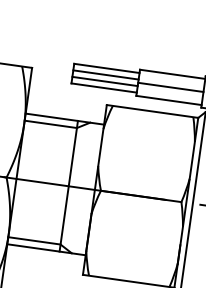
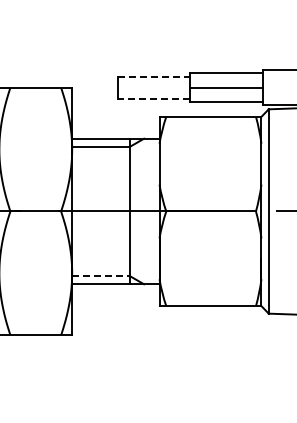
line: (107, 68) -> (154, 76), solid -> dashed
line: (105, 75) -> (153, 84), removed
line: (104, 81) -> (153, 91), removed
line: (103, 87) -> (153, 98), solid -> dashed
line: (34, 240) -> (101, 276), solid -> dashed

